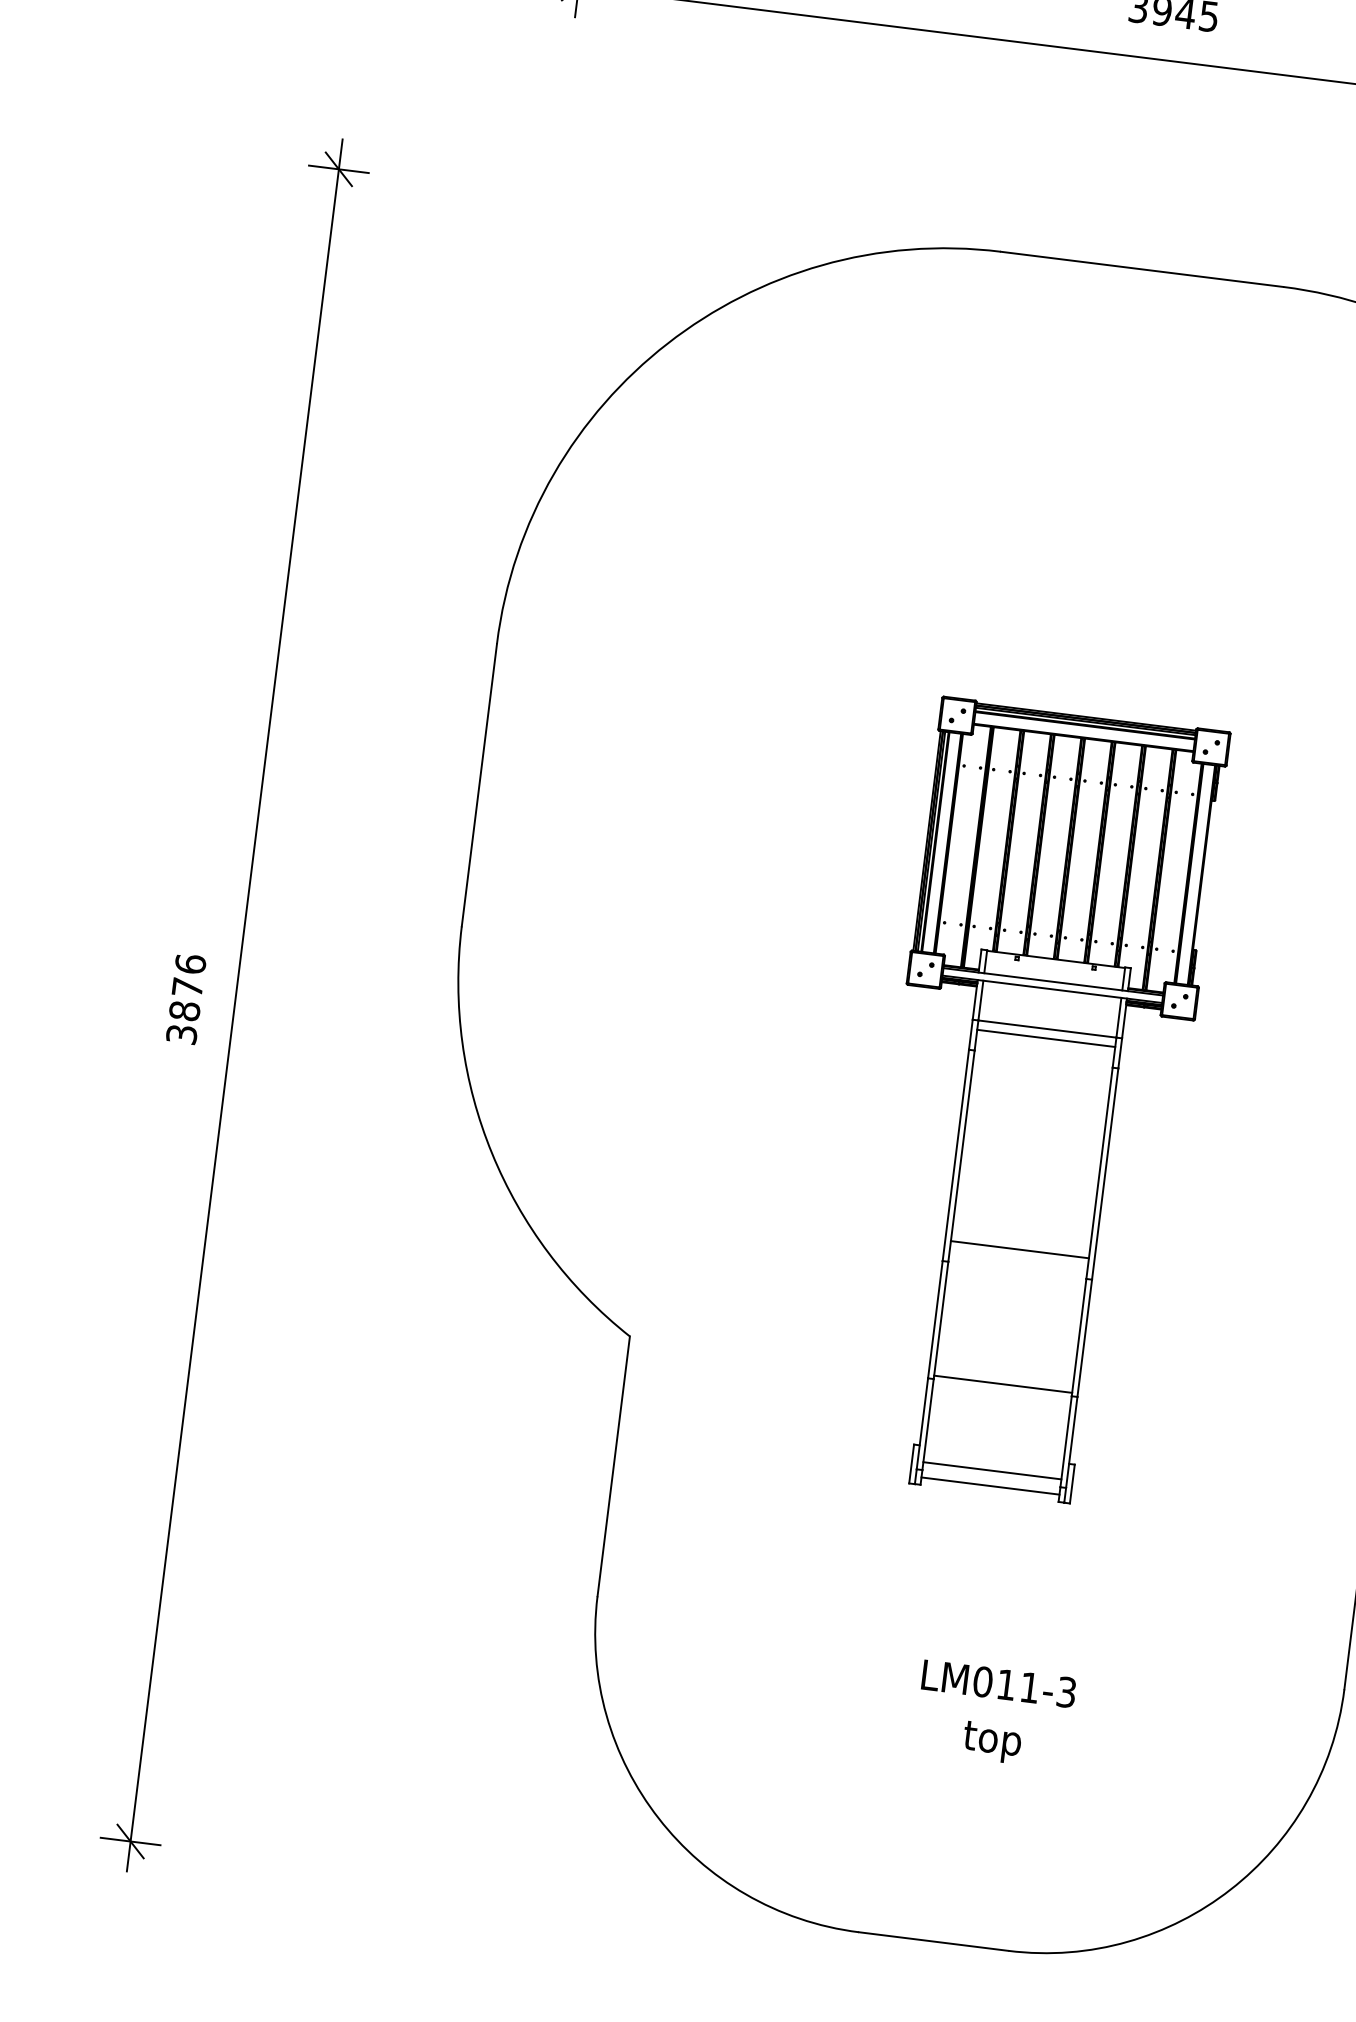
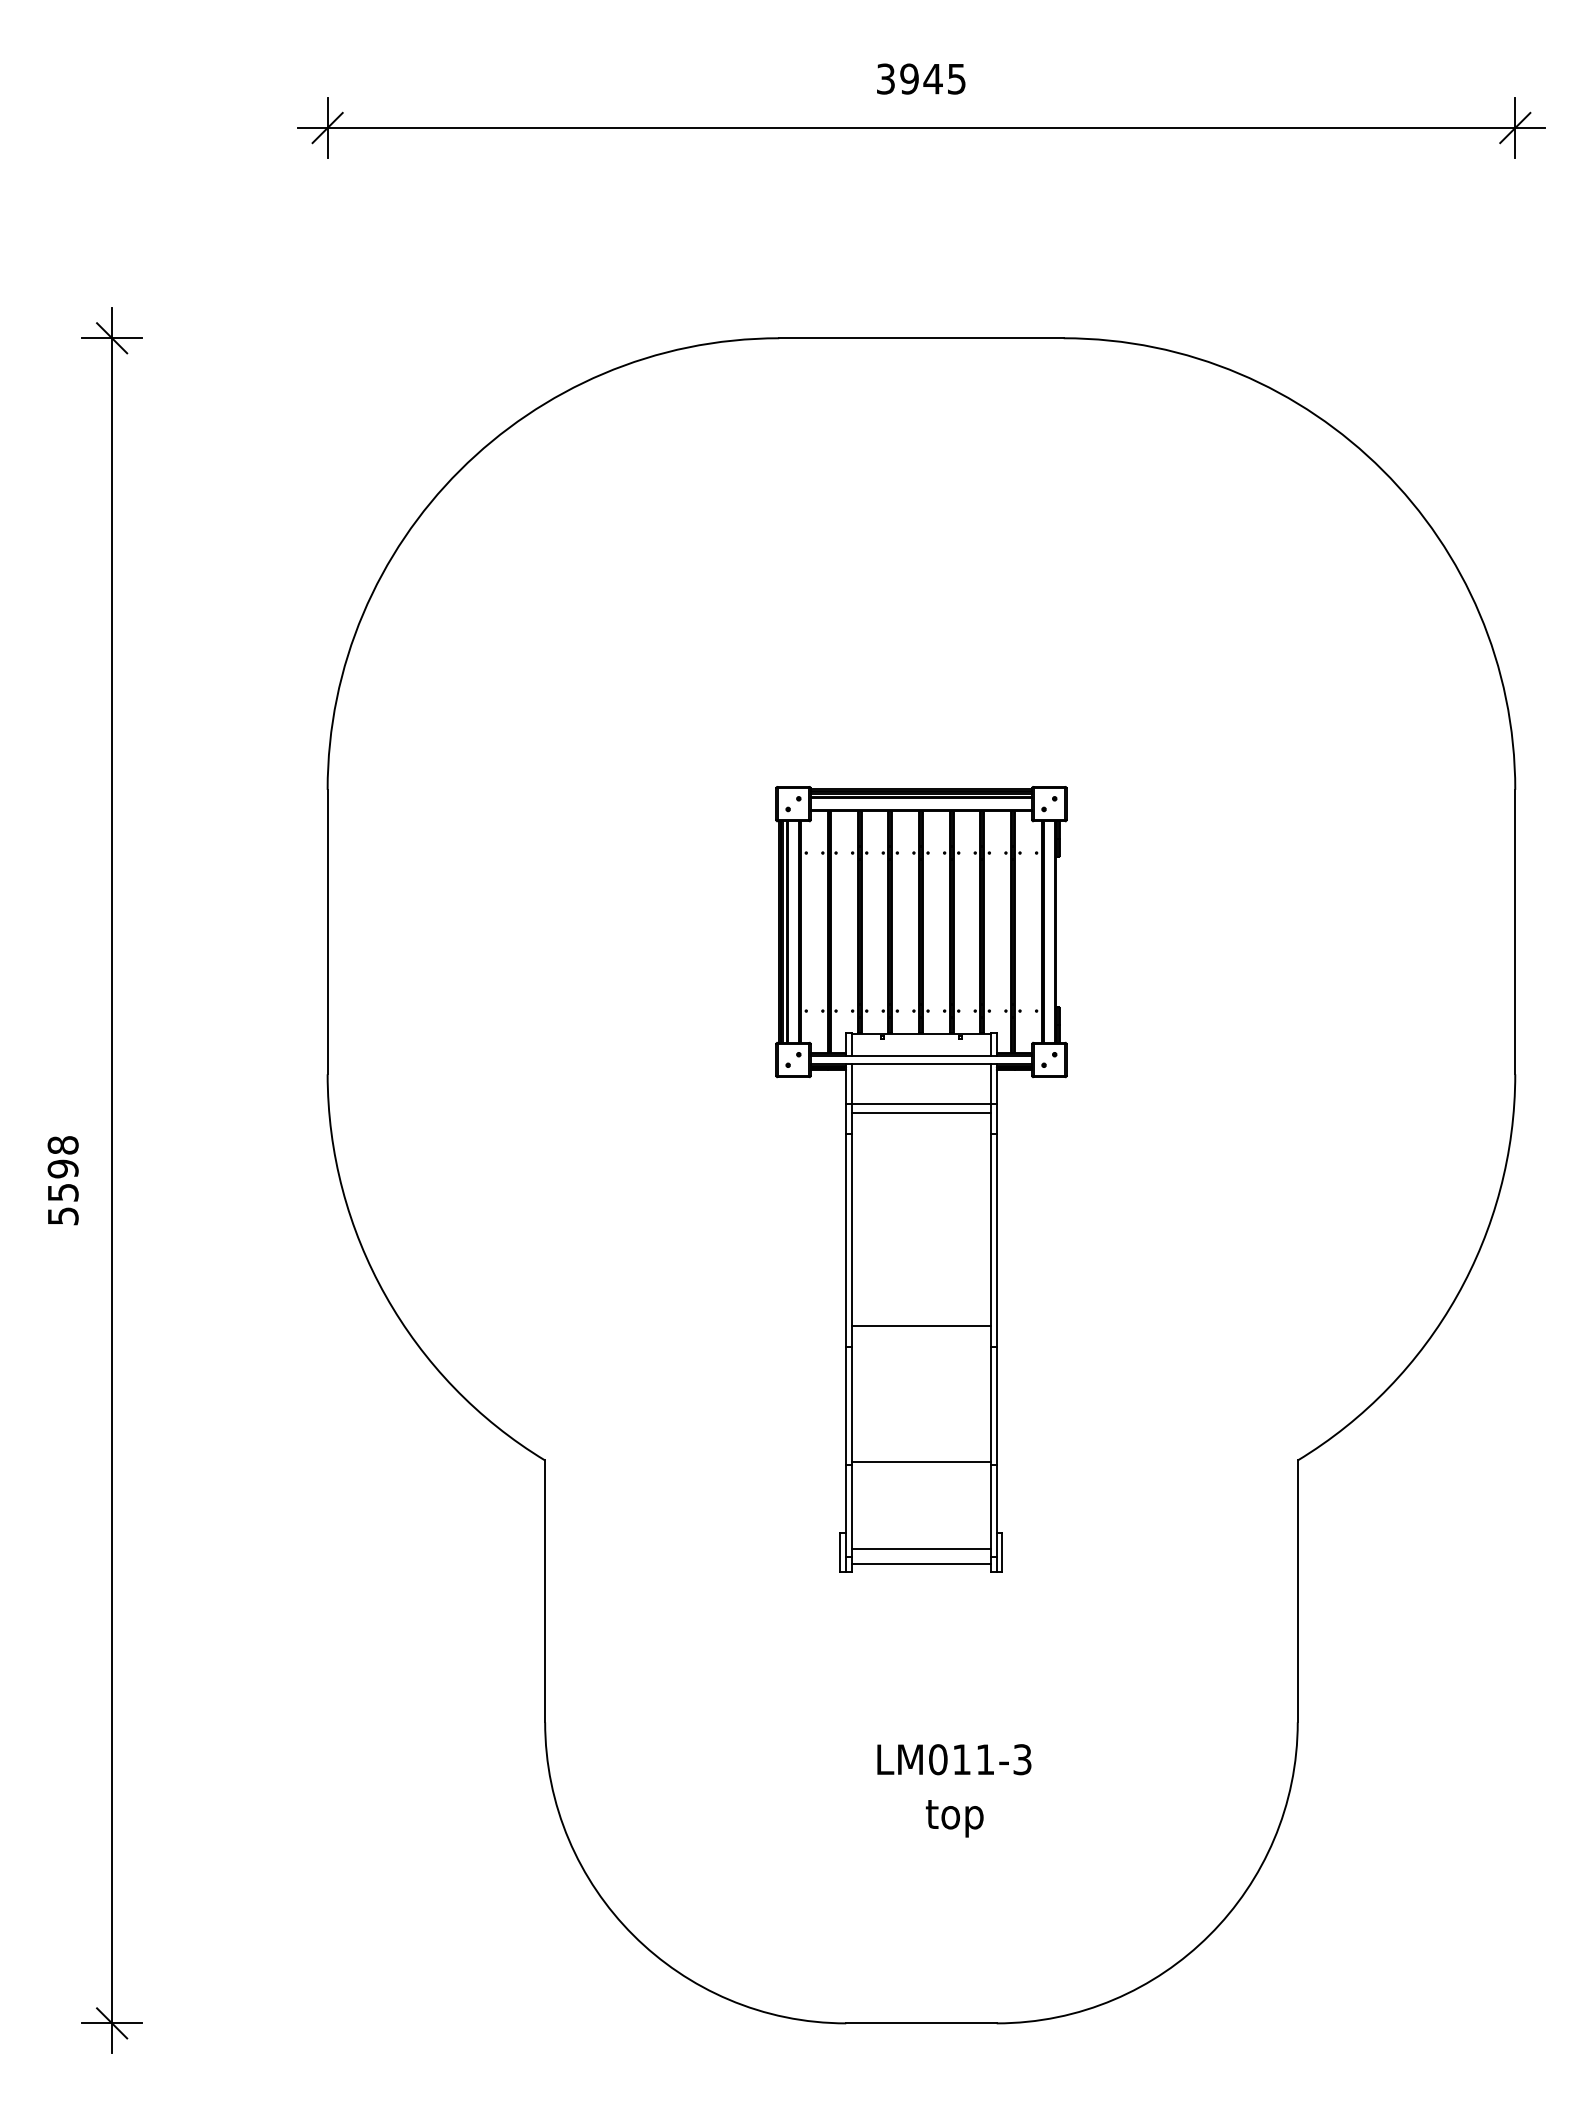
text: (185, 997) -> (62, 1179), 3876 -> 5598

